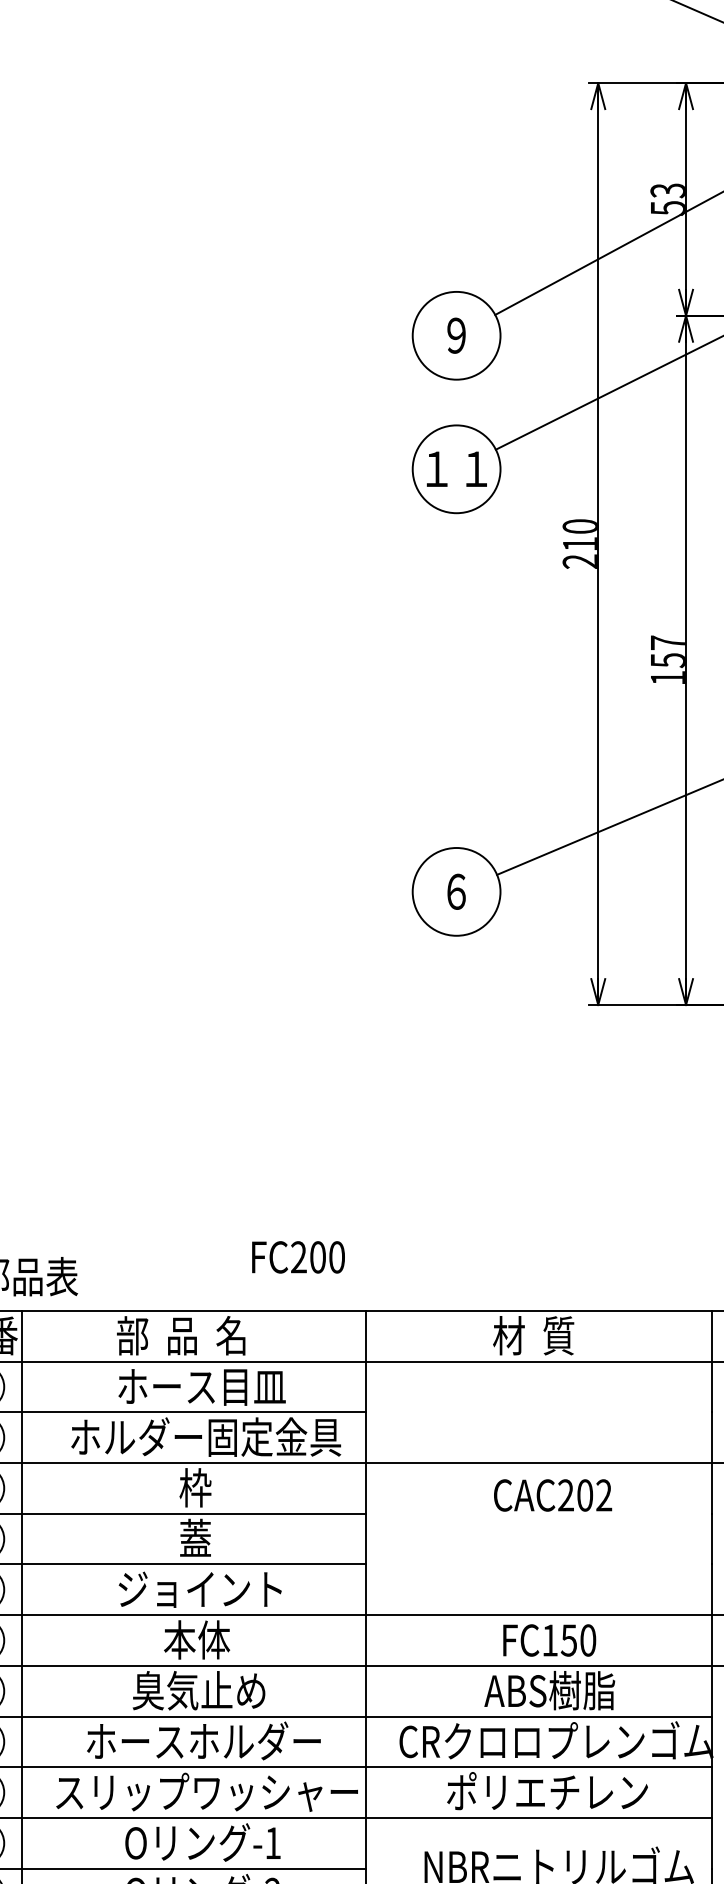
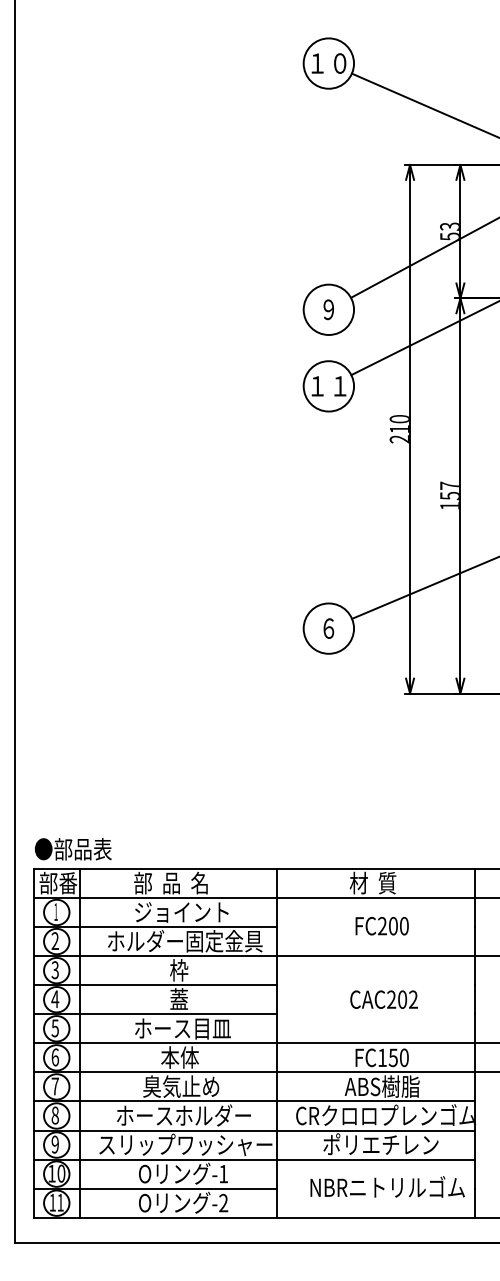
text: (297, 1257) -> (381, 926), moved
text: (201, 1386) -> (182, 912), ホース目皿 -> ジョイント
text: (551, 1495) -> (383, 999), moved
text: (201, 1589) -> (182, 1028), ジョイント -> ホース目皿

